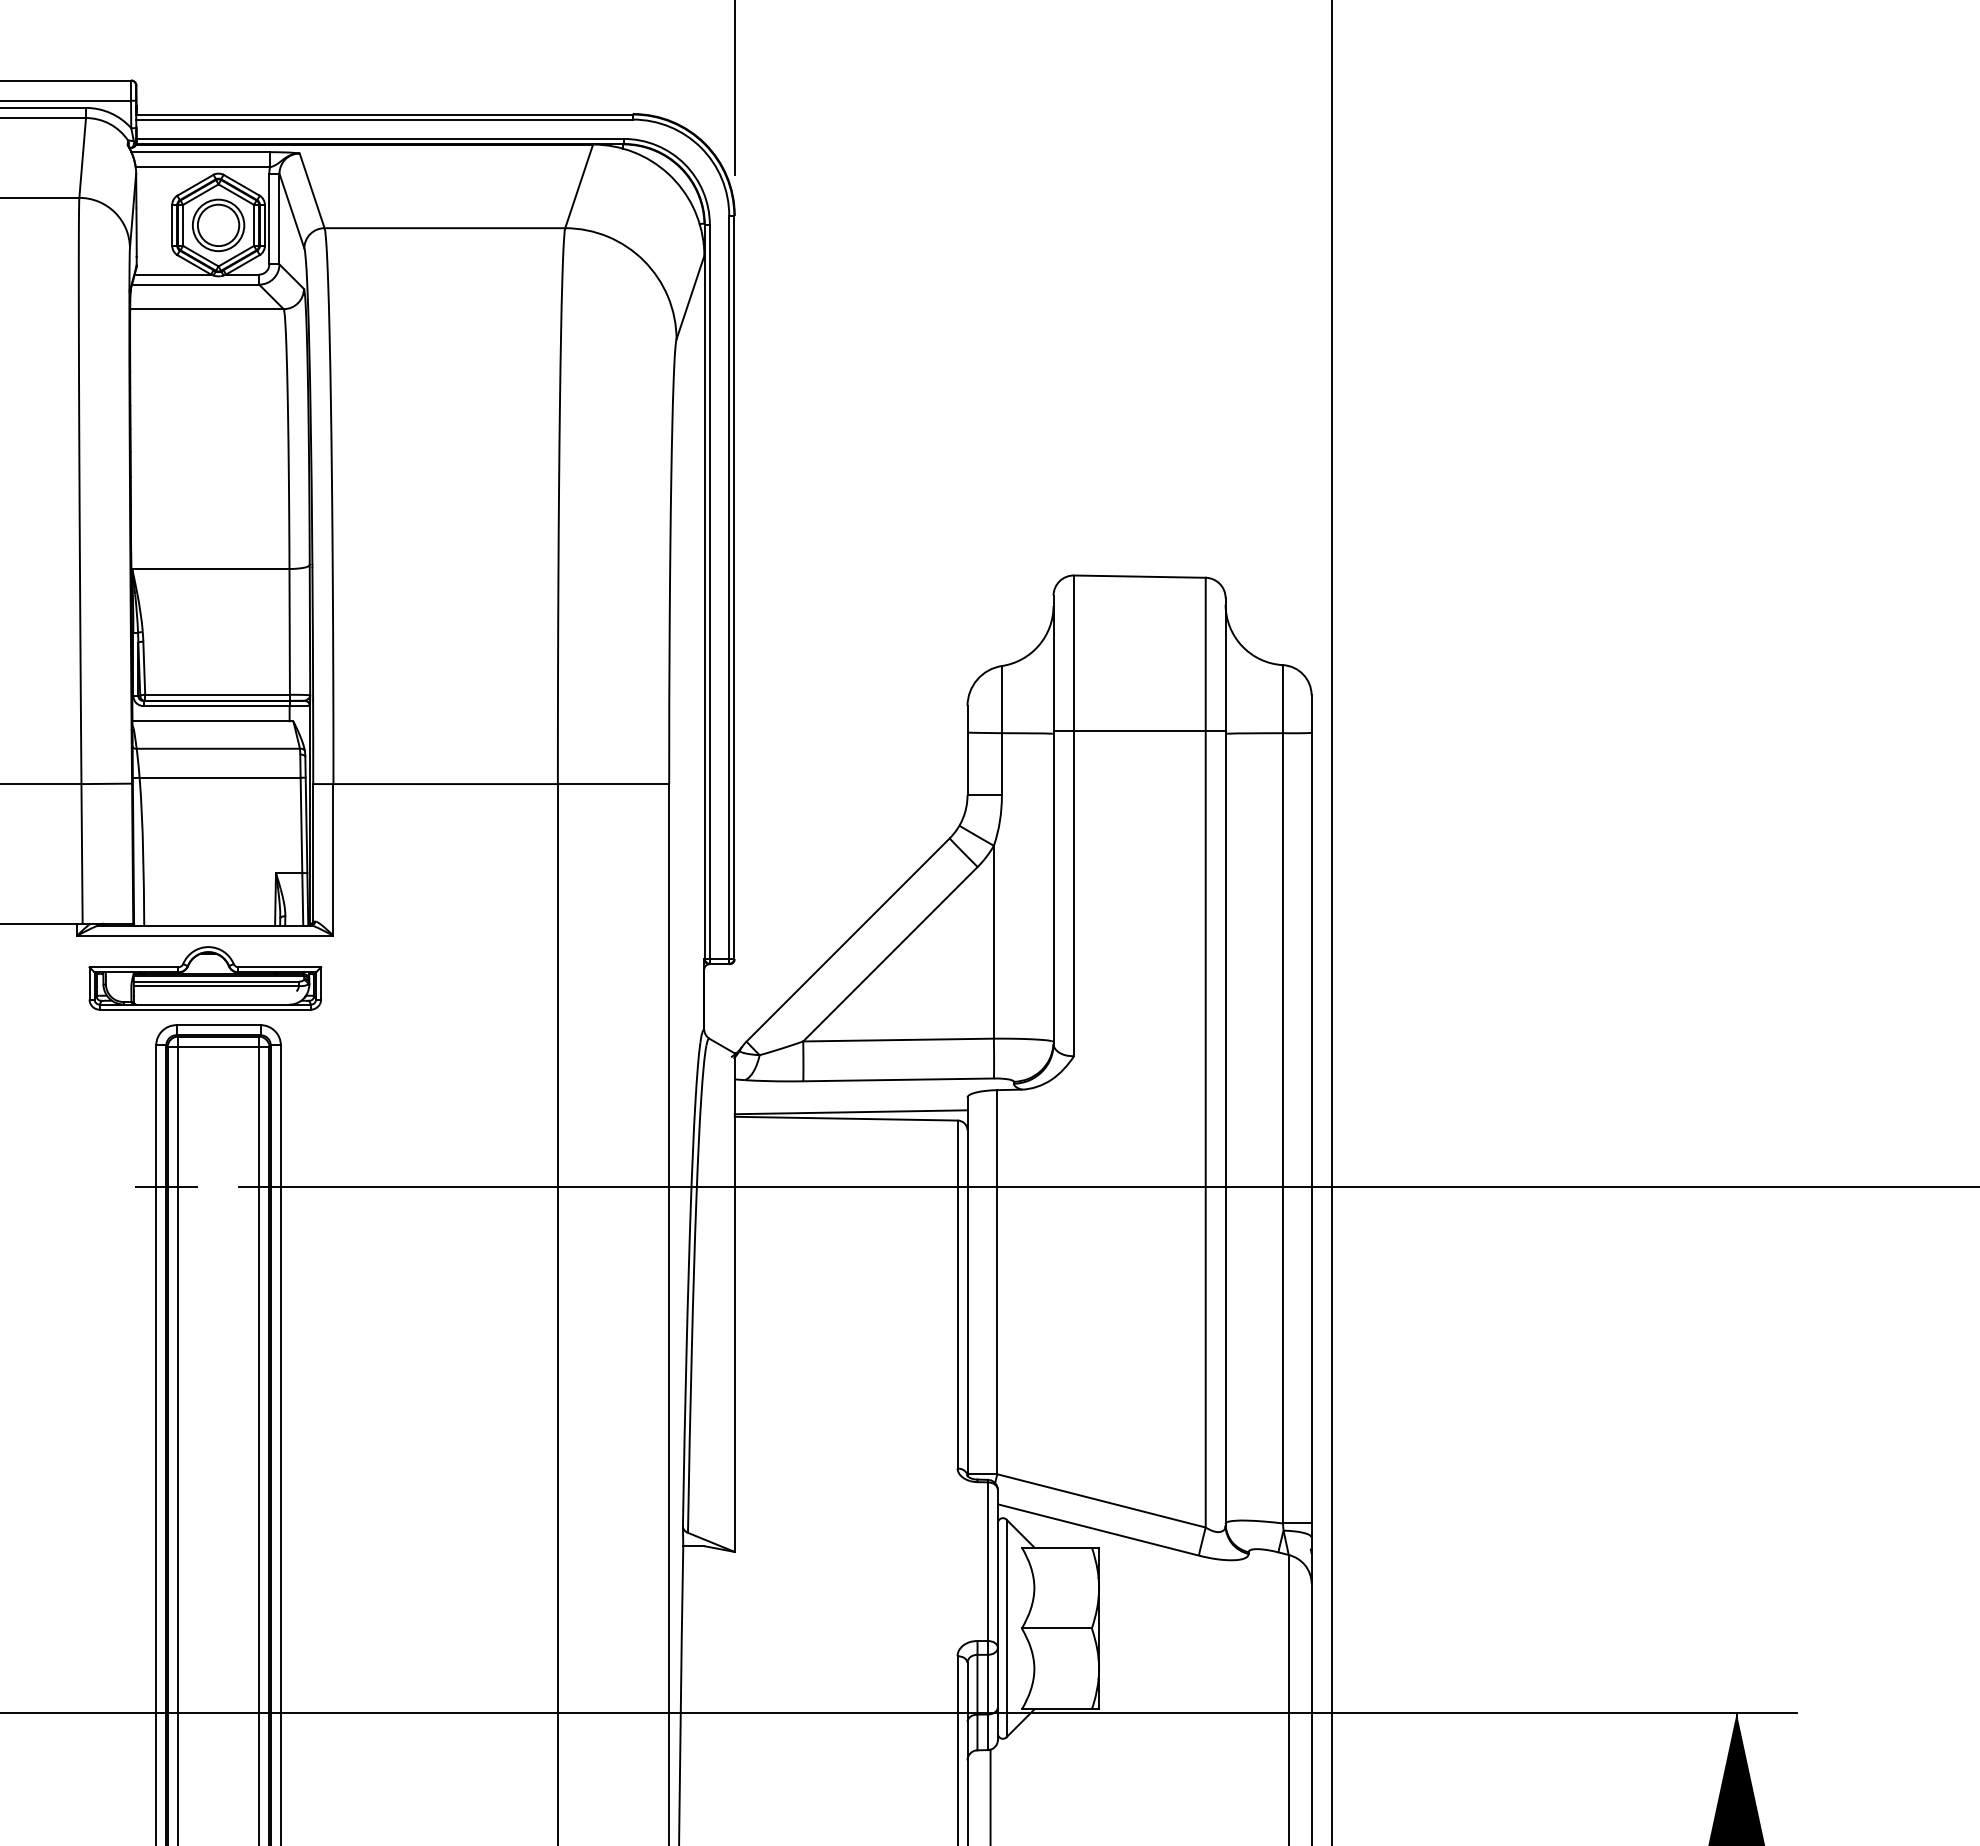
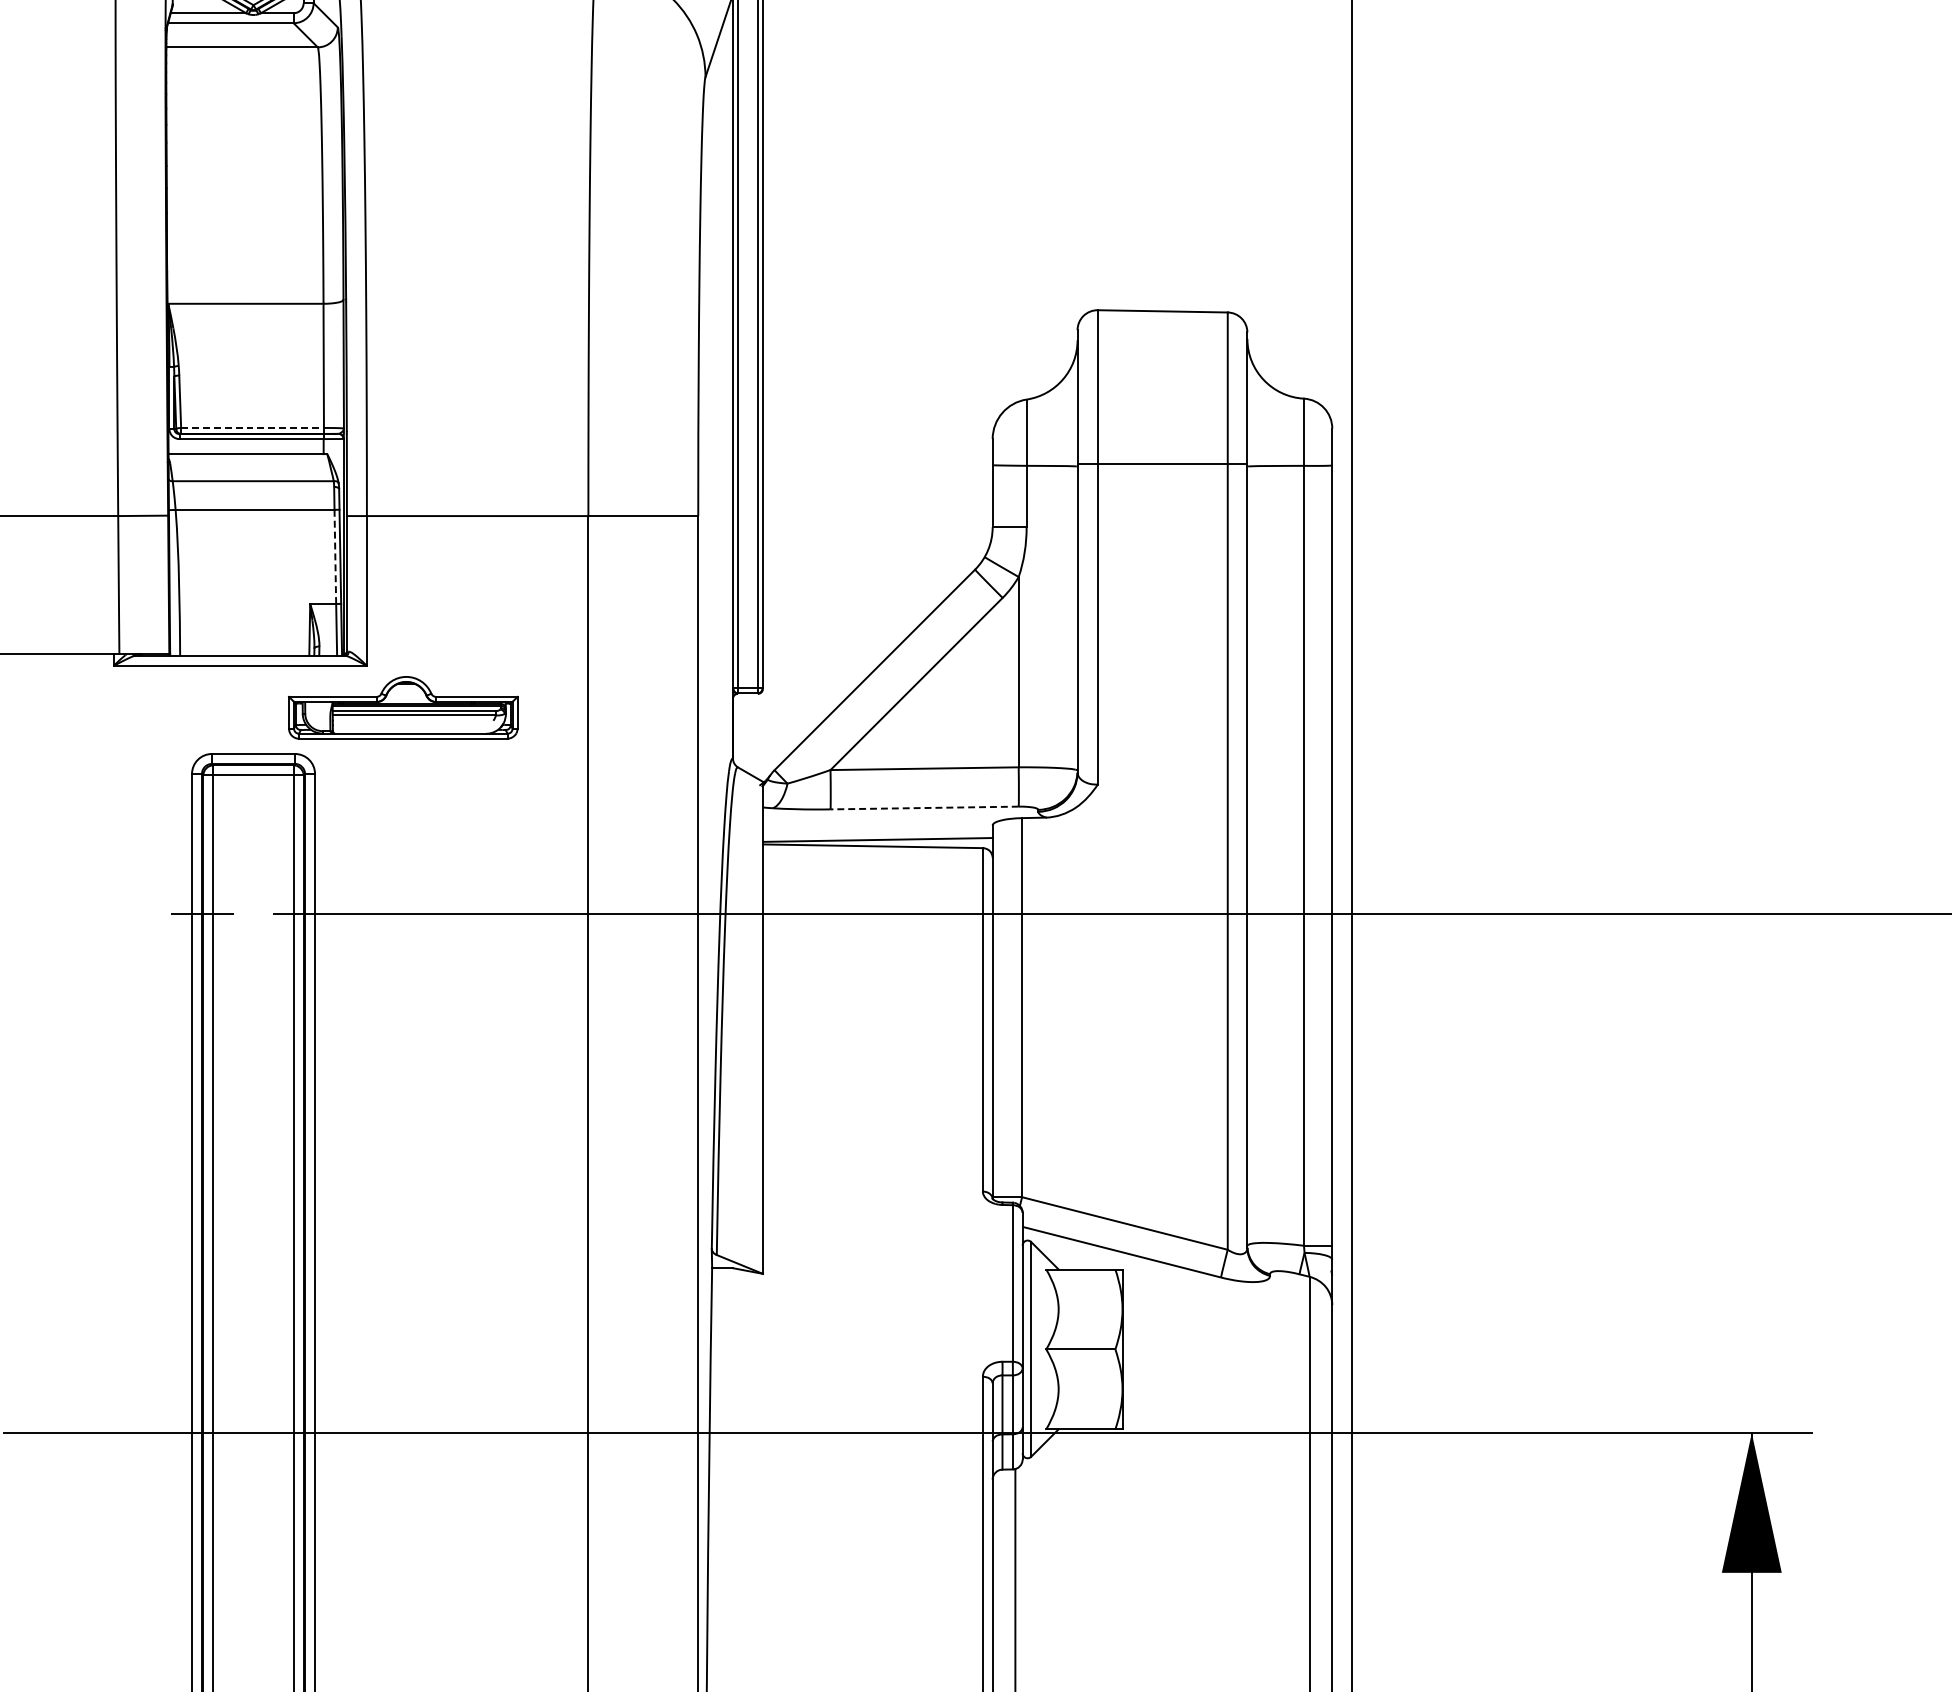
line: (218, 694) -> (253, 427), solid -> dashed
line: (301, 825) -> (335, 556), solid -> dashed
part: (205, 978) -> (403, 707), moved
line: (898, 1079) -> (924, 807), solid -> dashed

